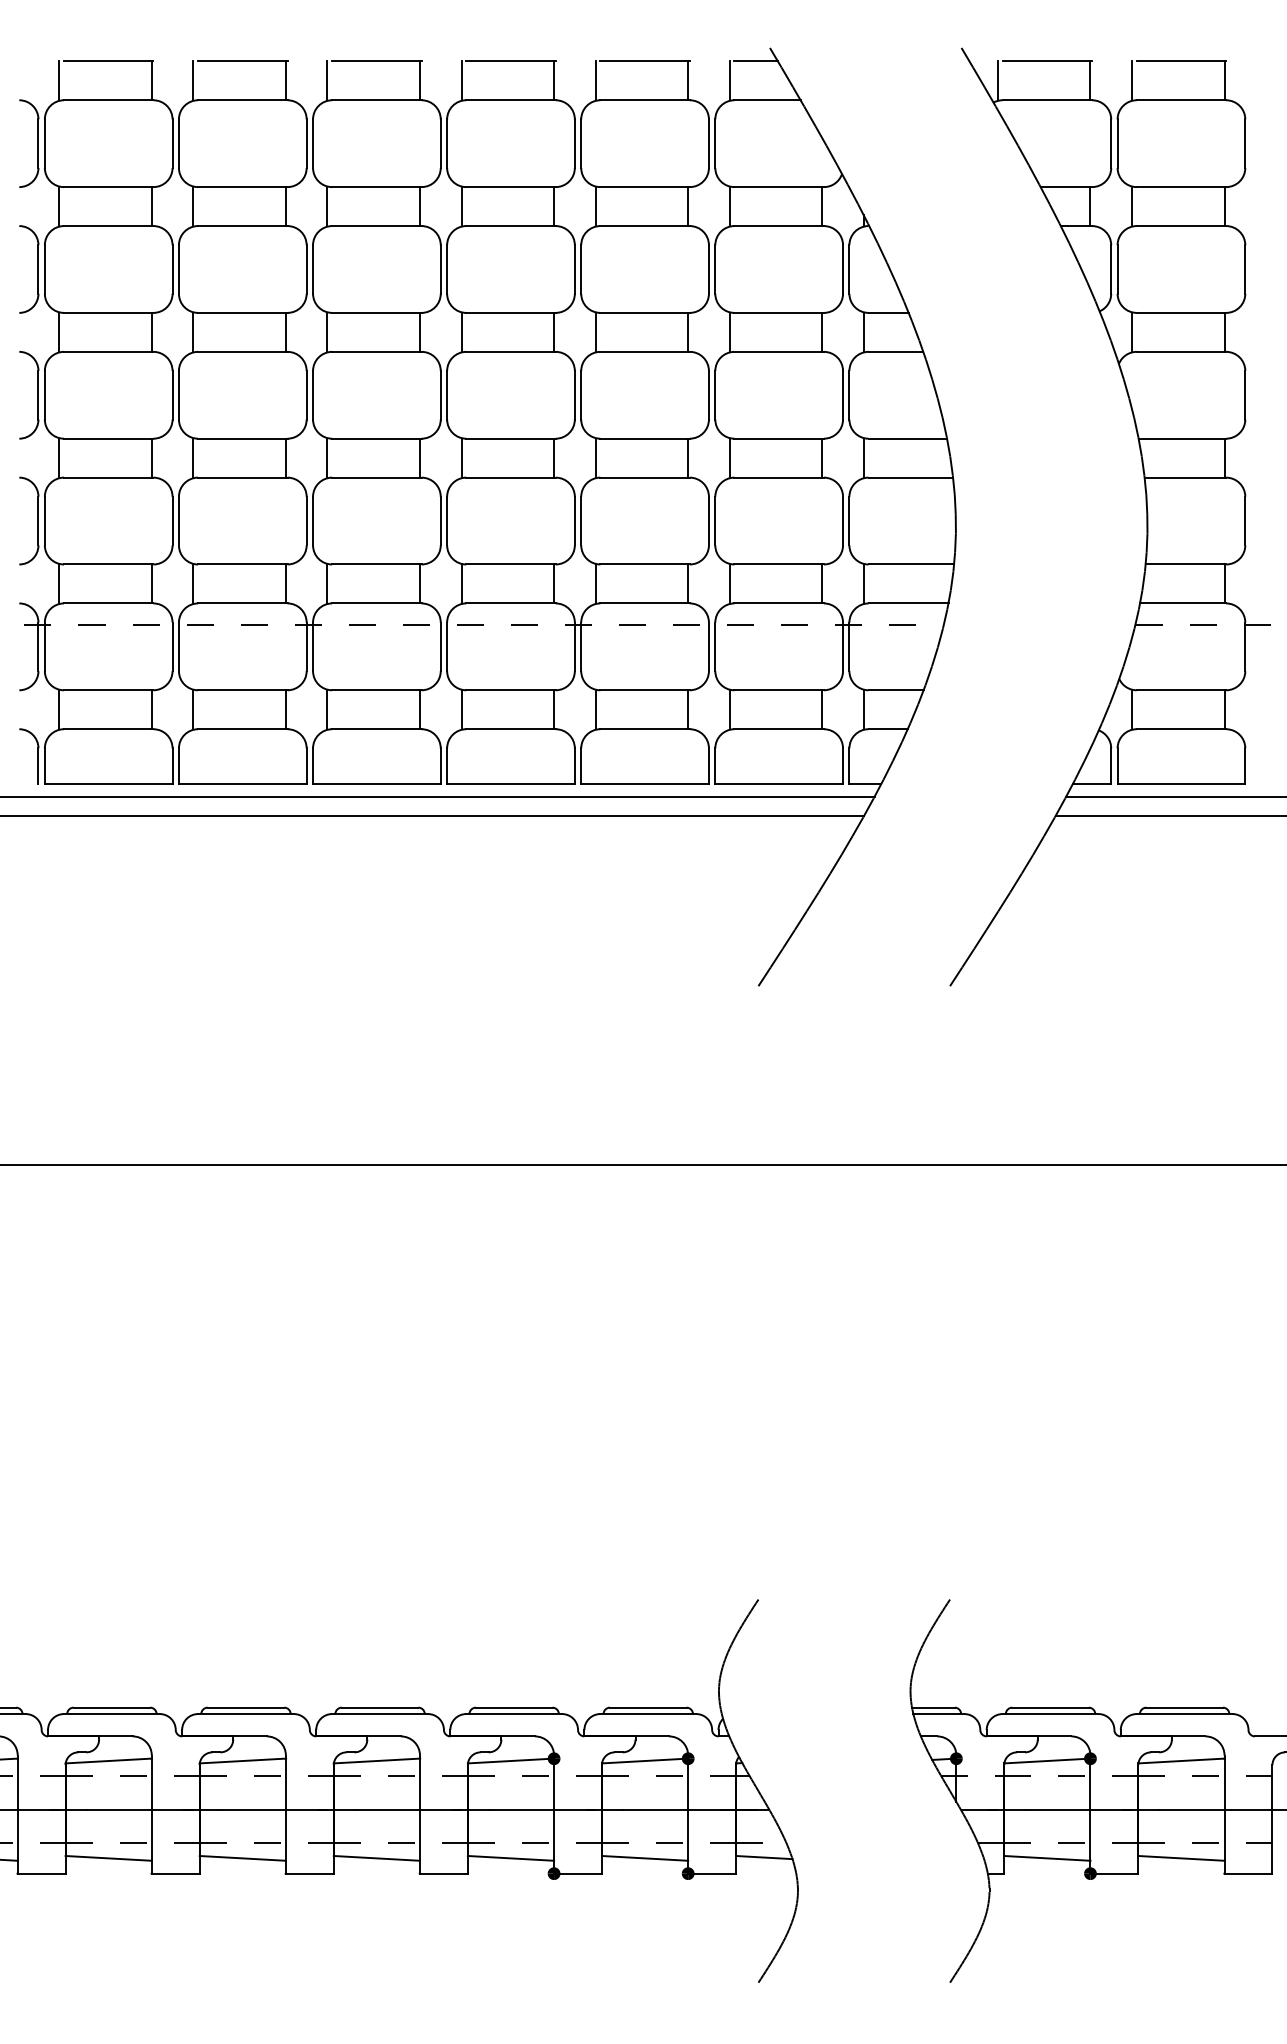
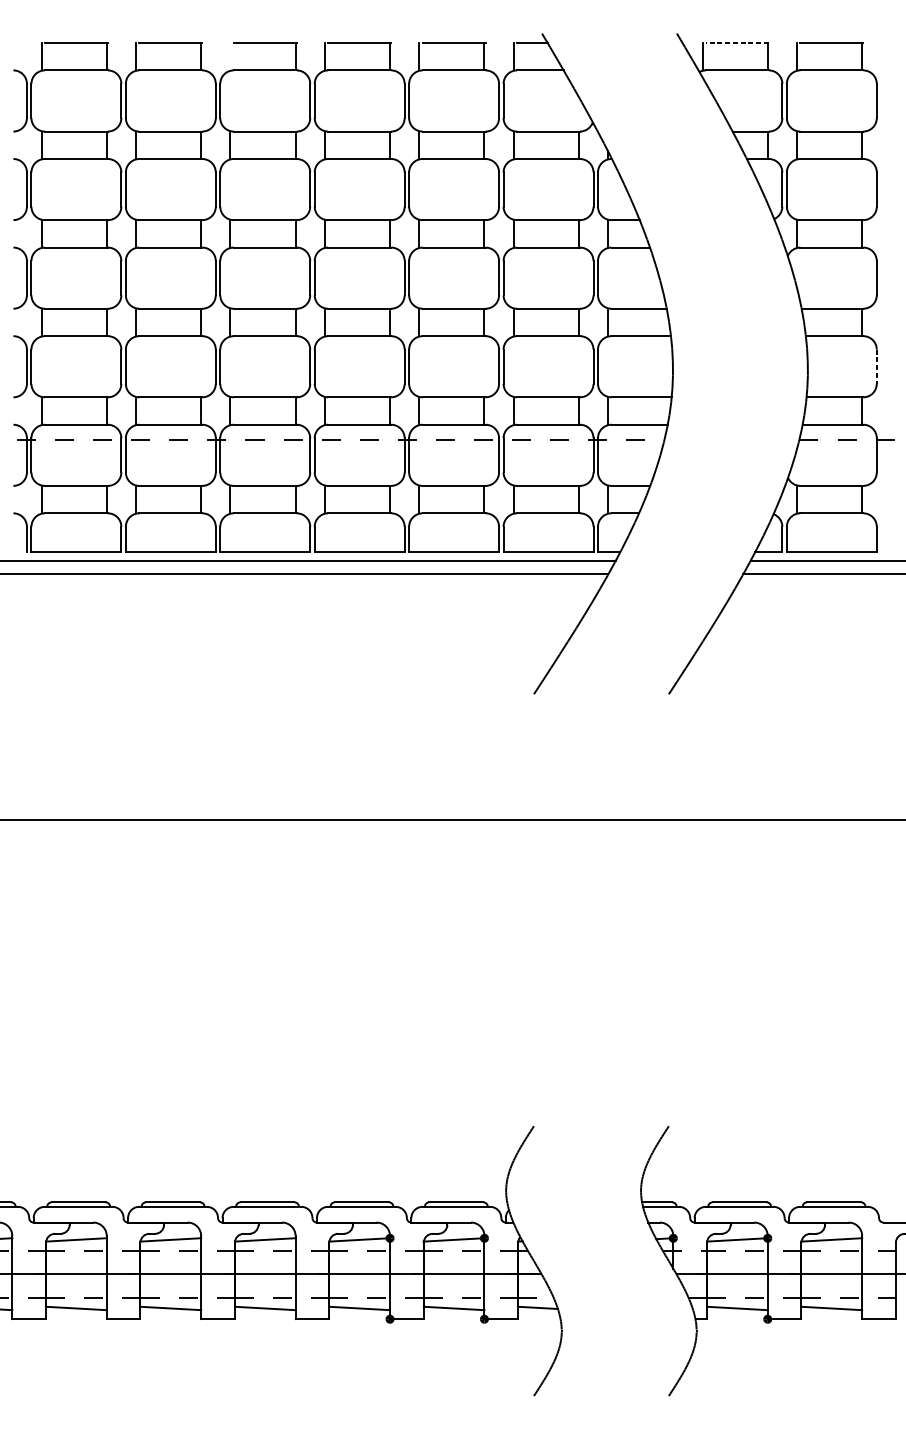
line: (1047, 61) -> (737, 43), solid -> dashed
line: (327, 80) -> (230, 56), removed
line: (1245, 521) -> (876, 367), solid -> dashed

